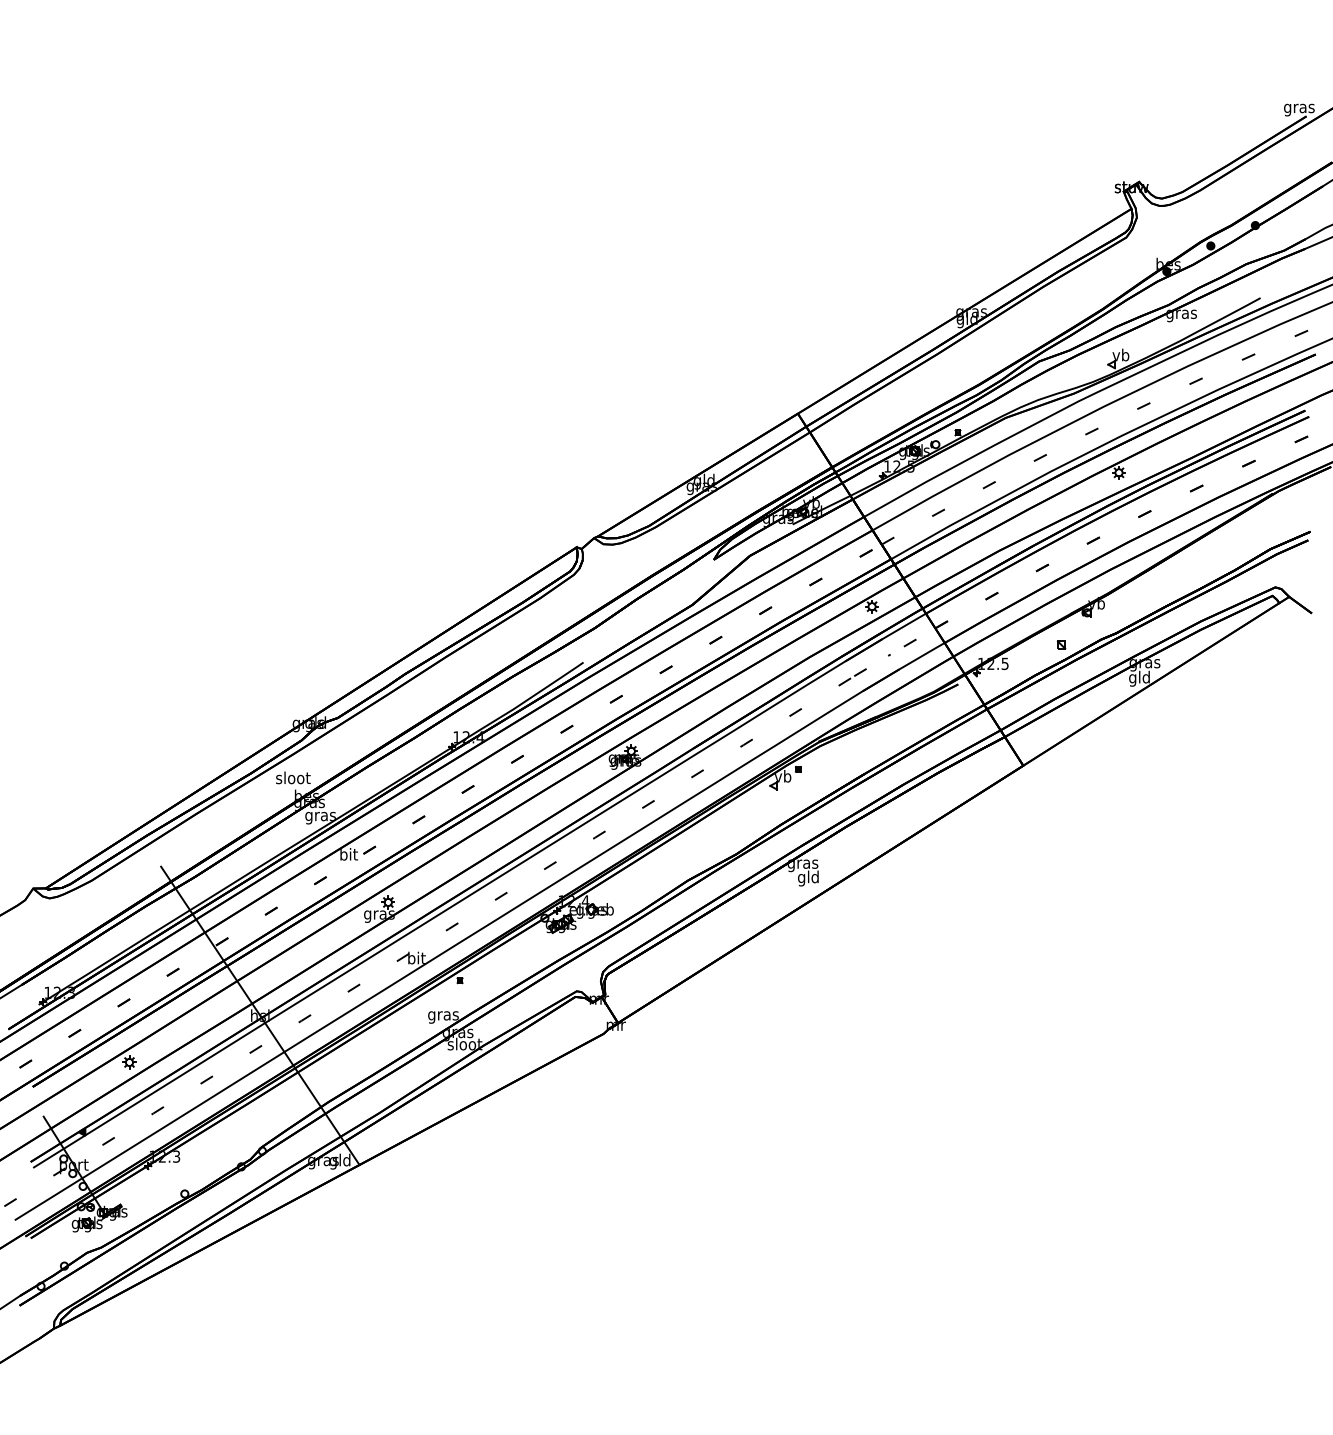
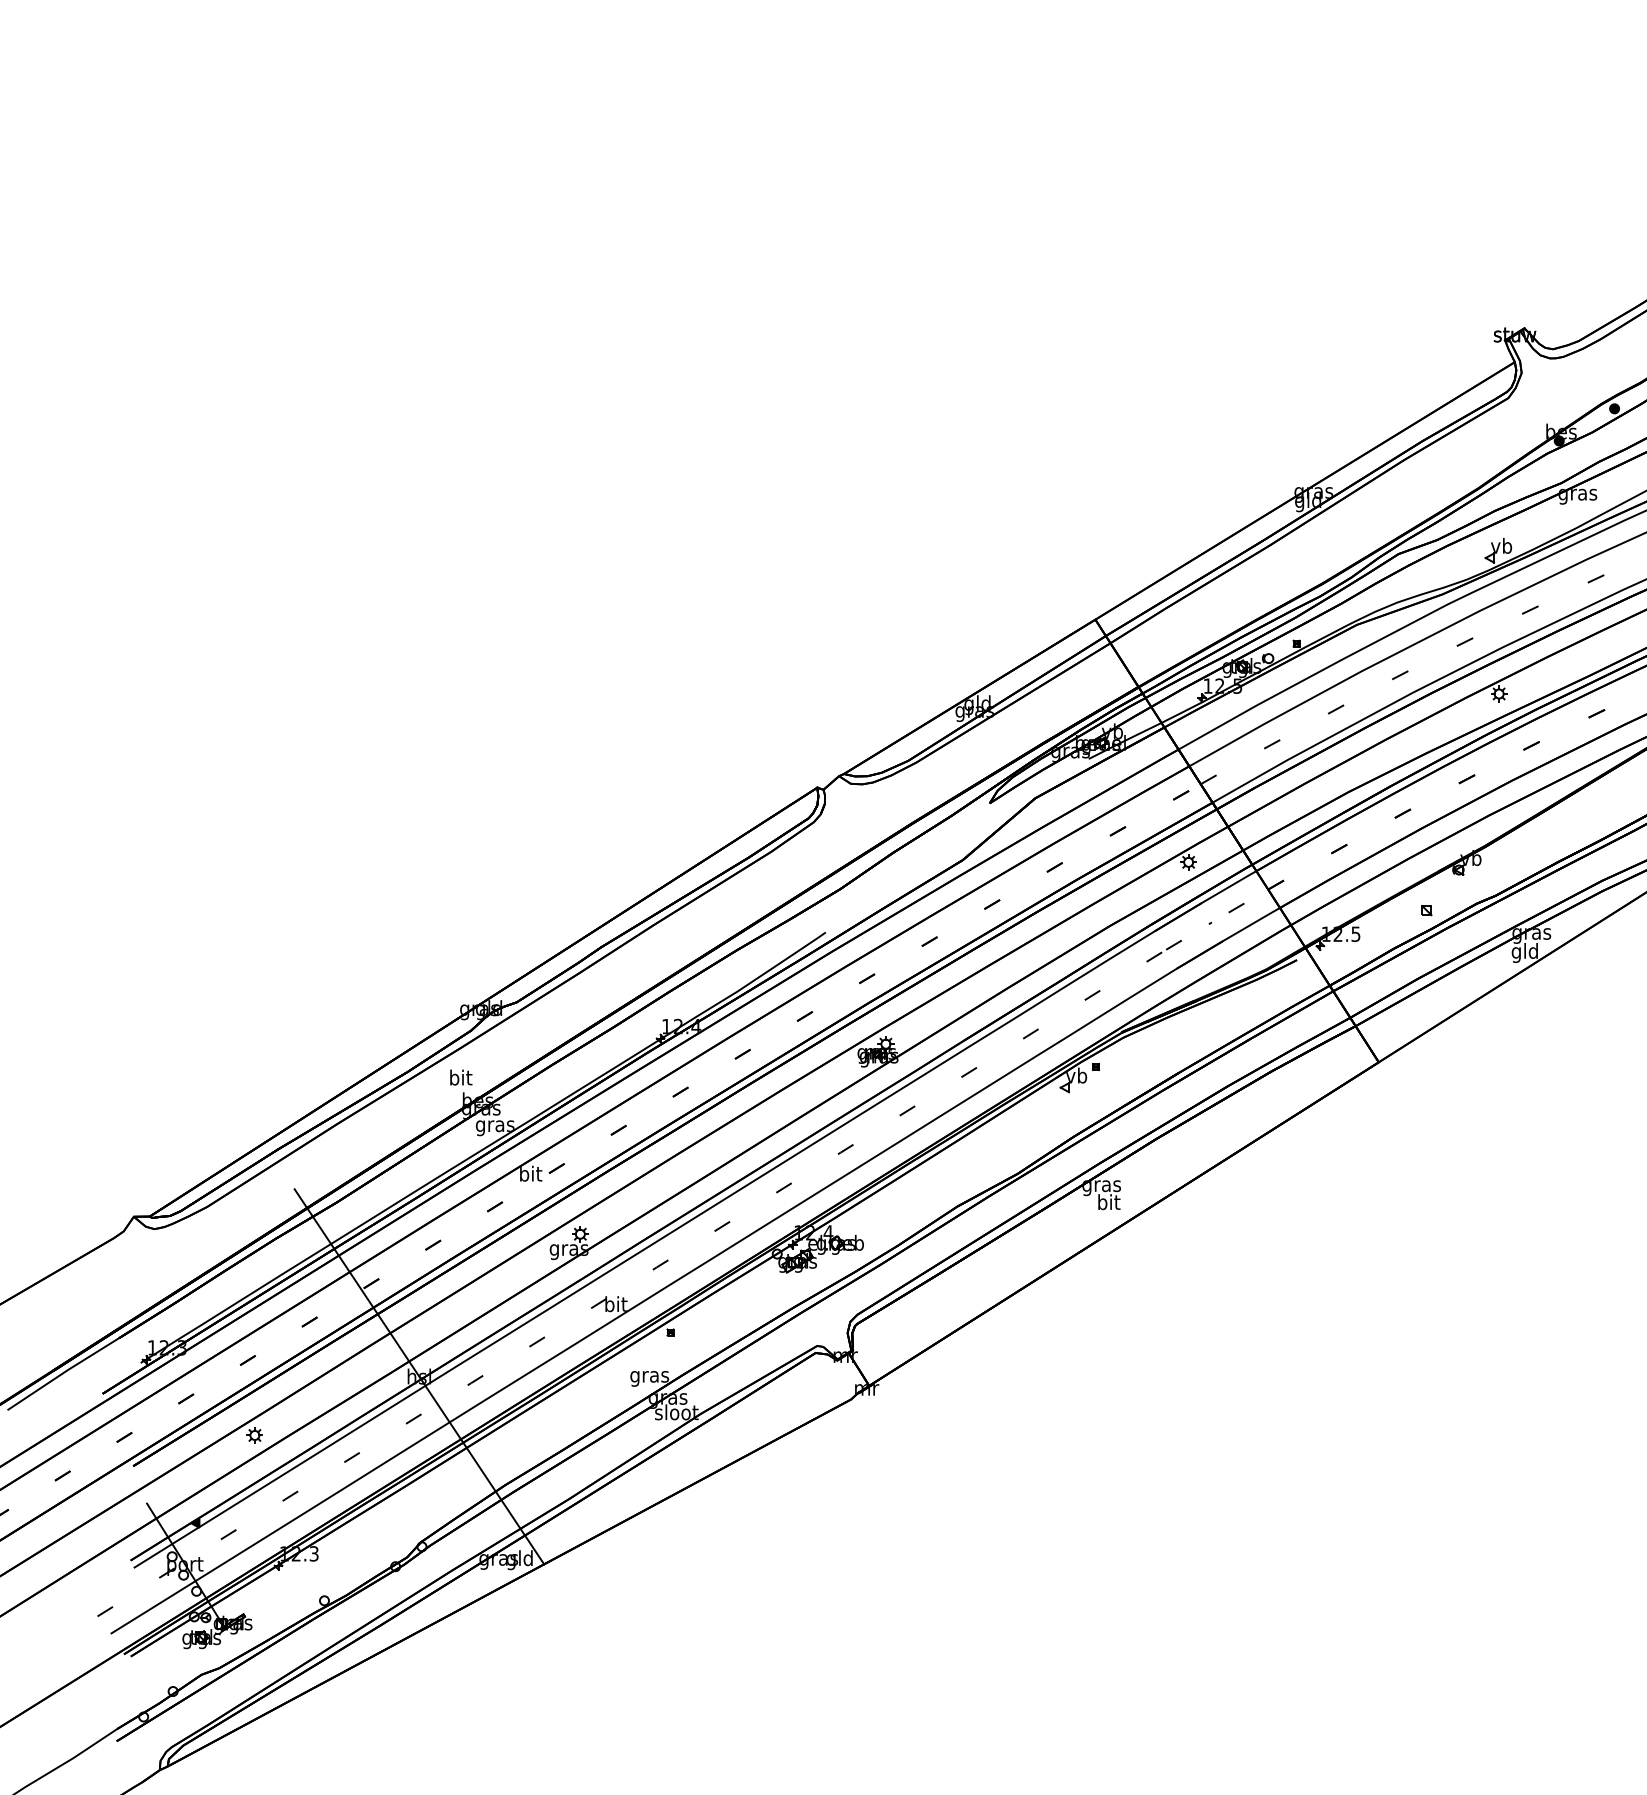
text: (293, 777) -> (461, 1077), sloot -> bit
text: (808, 878) -> (1108, 1204), gld -> bit

